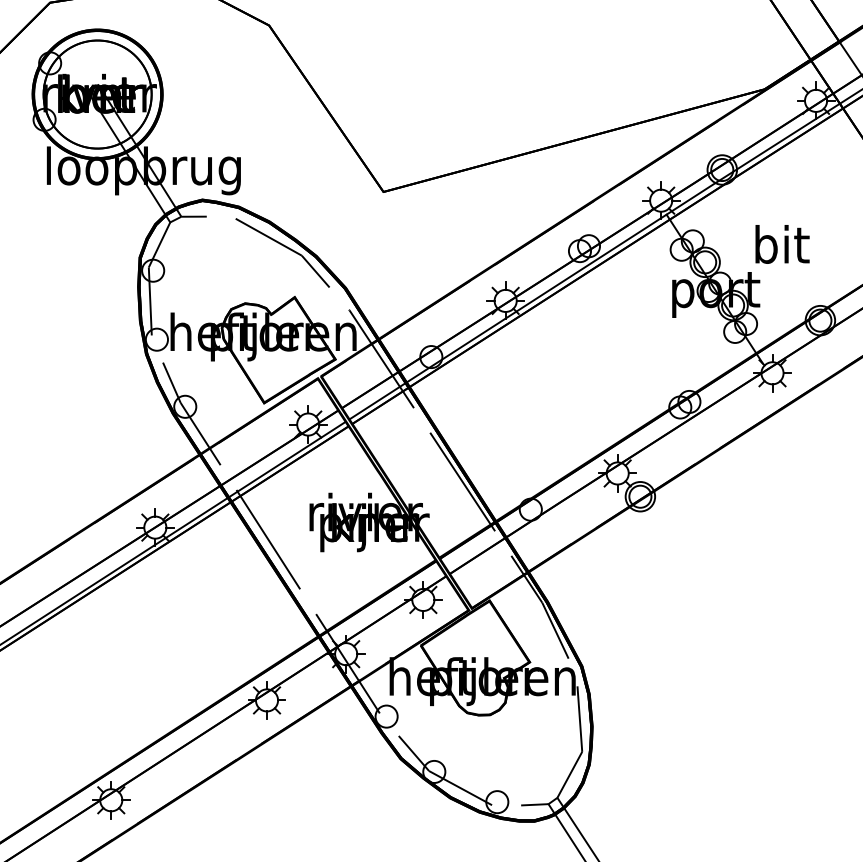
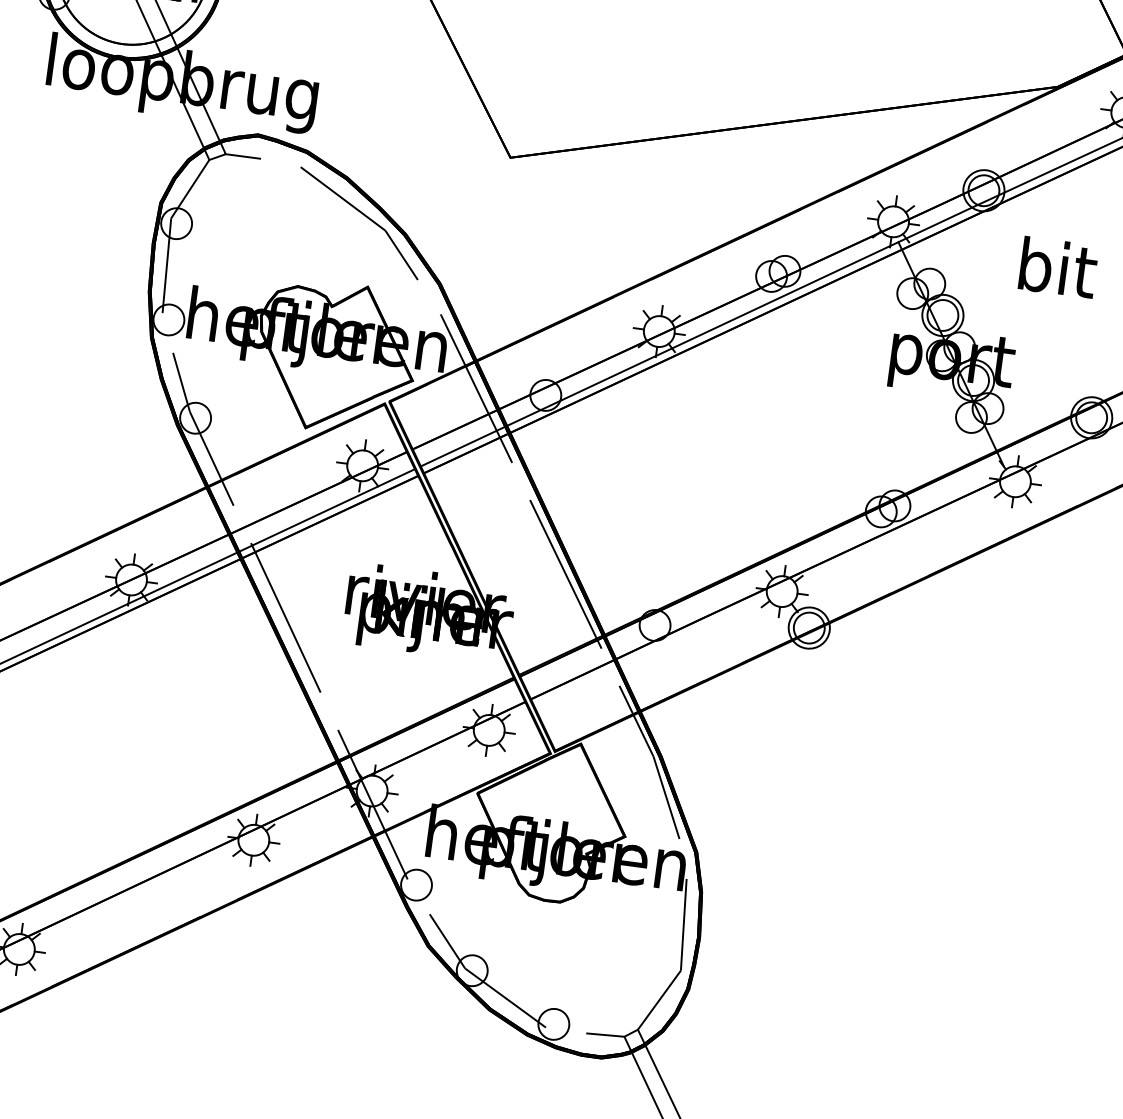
text: (782, 244) -> (1058, 267), moved

